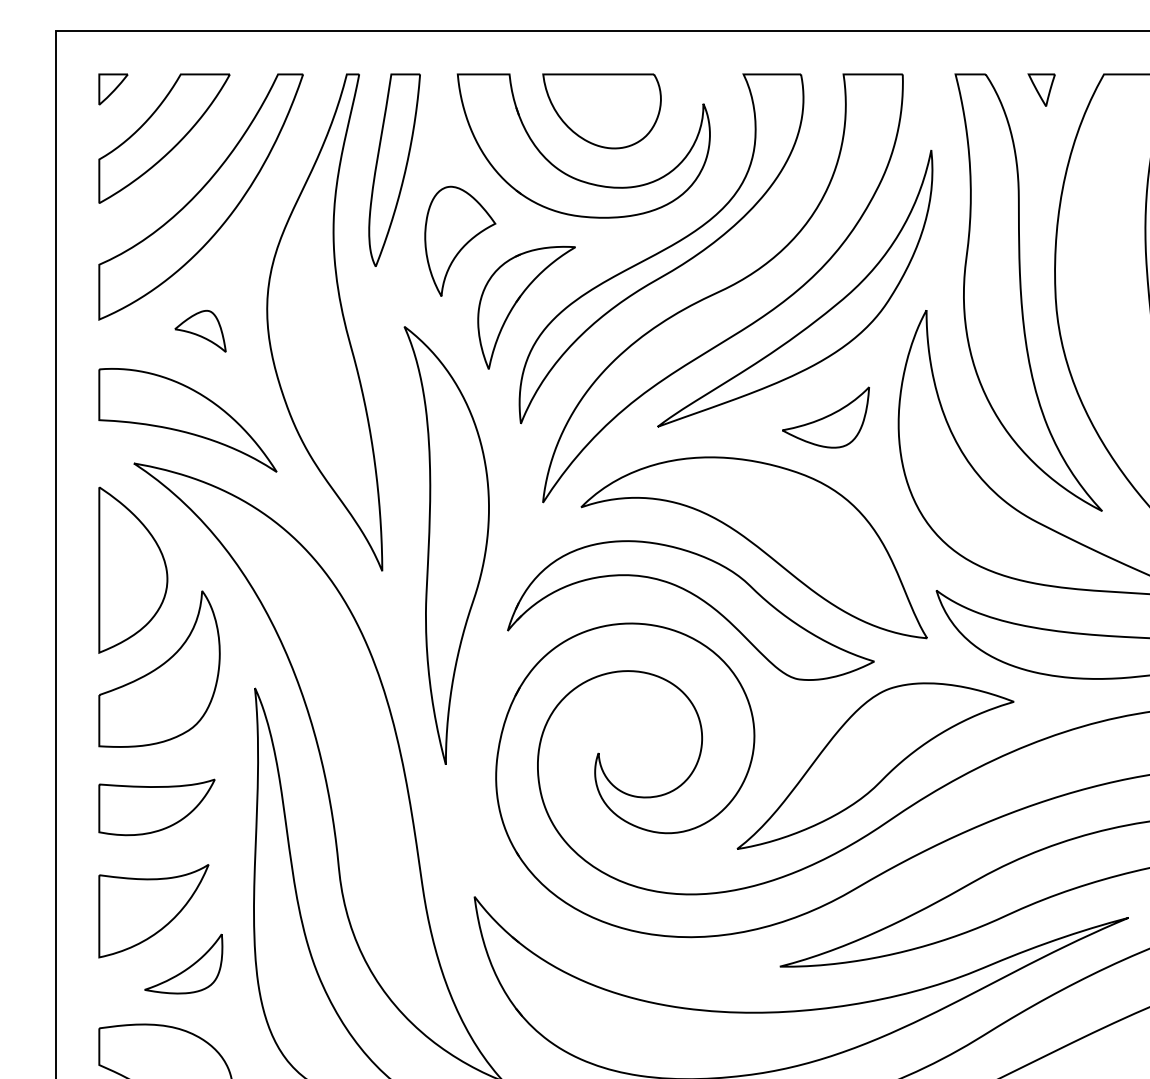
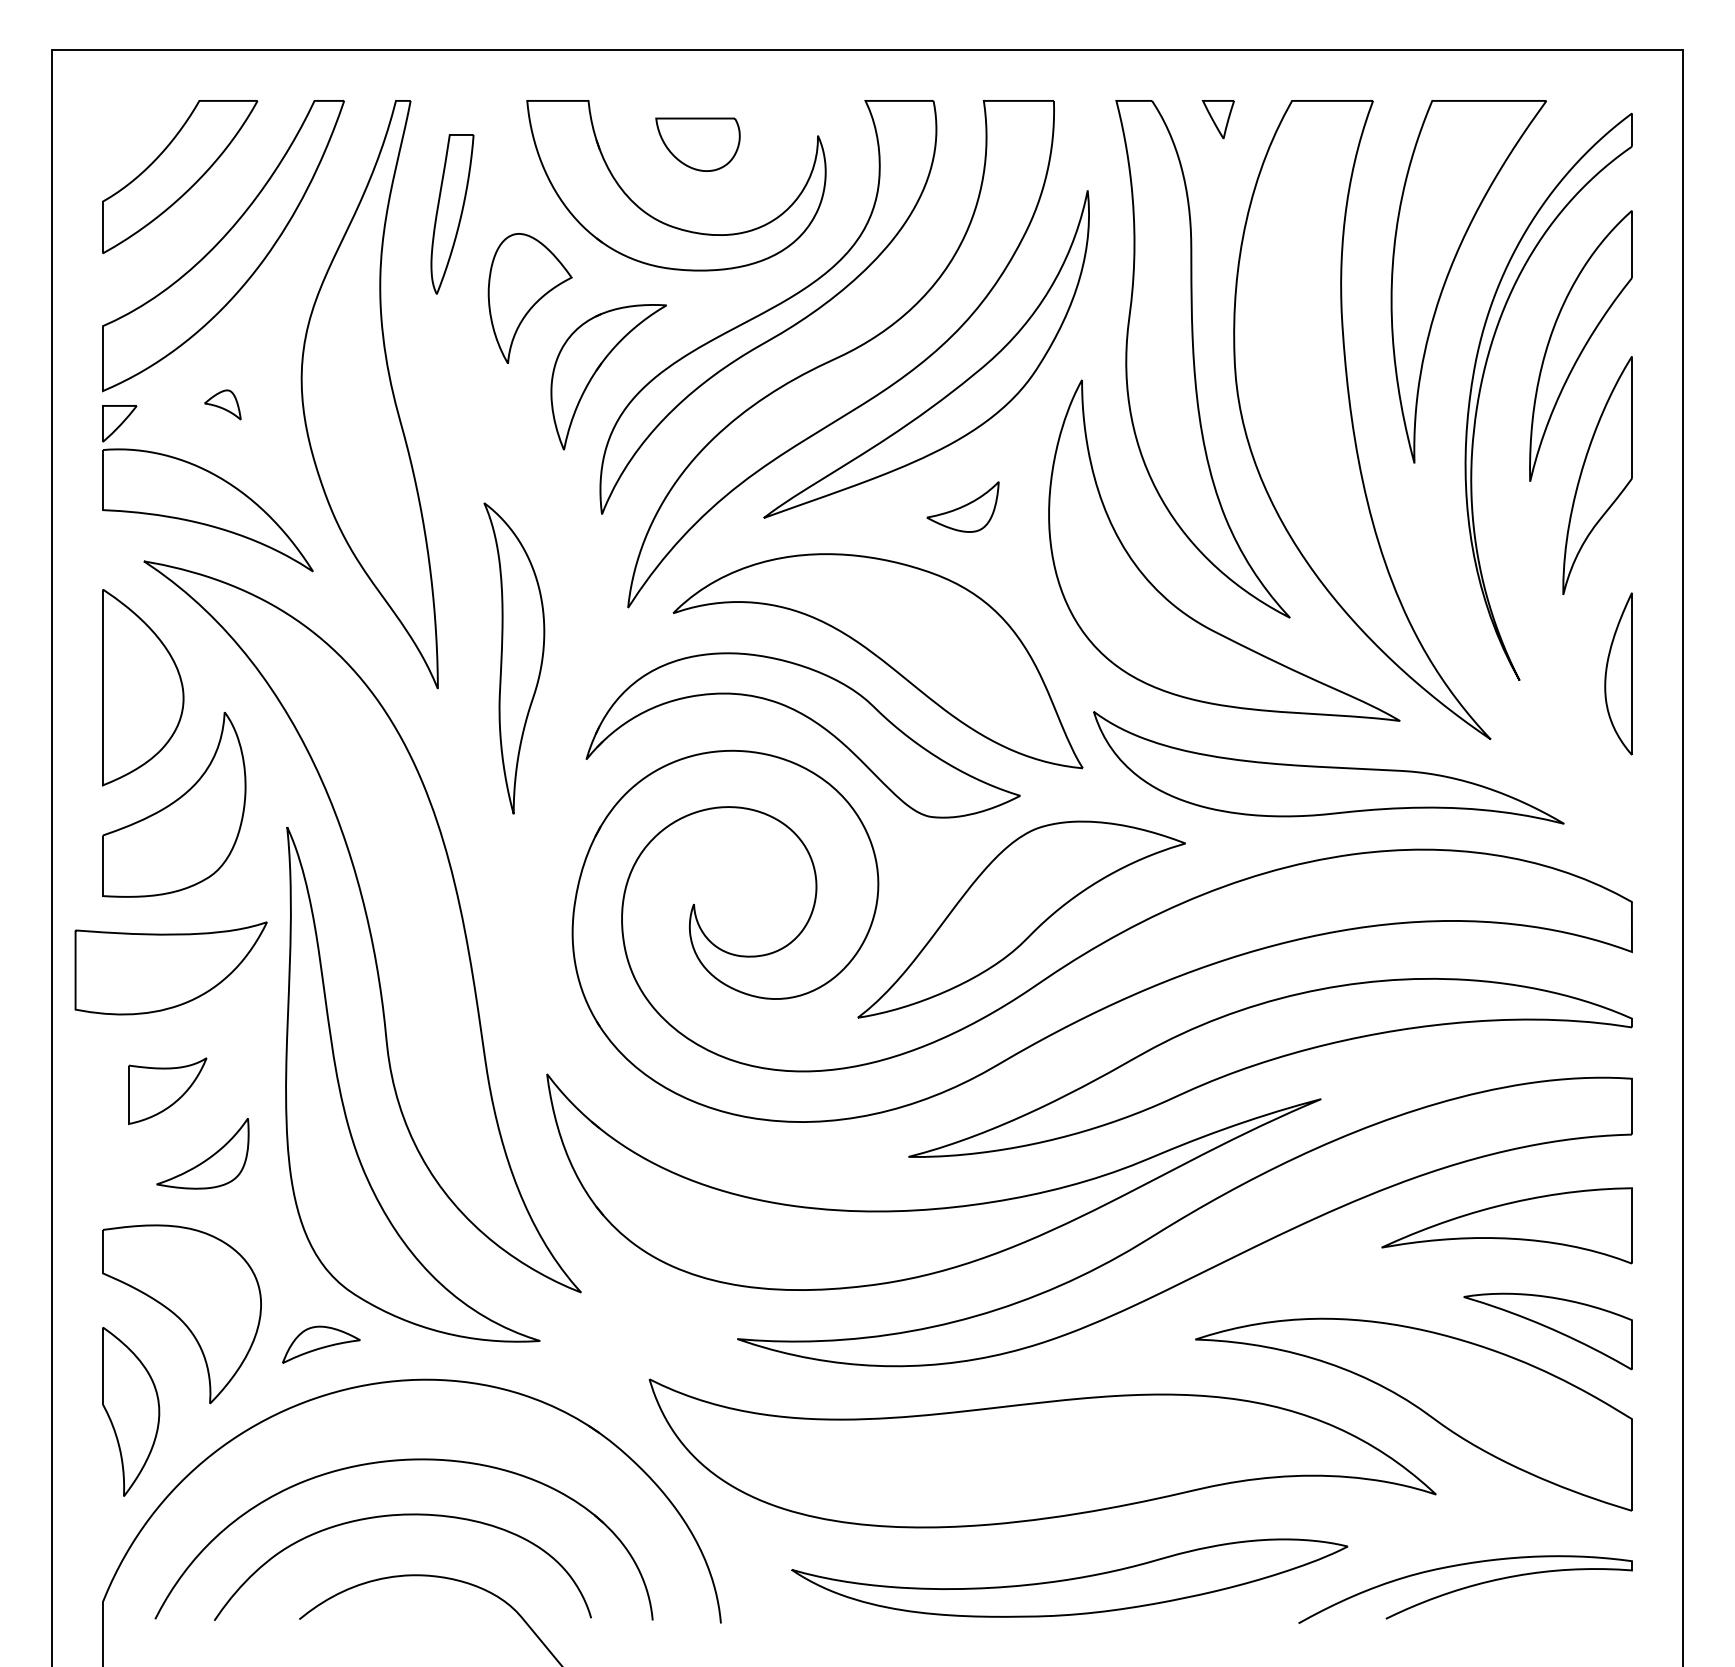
part: (113, 89) -> (119, 423), moved
part: (601, 111) -> (697, 144), size x0.6
part: (394, 170) -> (452, 214), size x0.7
part: (200, 330) -> (222, 404), size x0.6
part: (825, 417) -> (962, 506), size x0.7
part: (447, 545) -> (514, 658), size x0.6
part: (157, 807) -> (171, 968), size x1.4
part: (153, 910) -> (167, 1090), size x0.6

